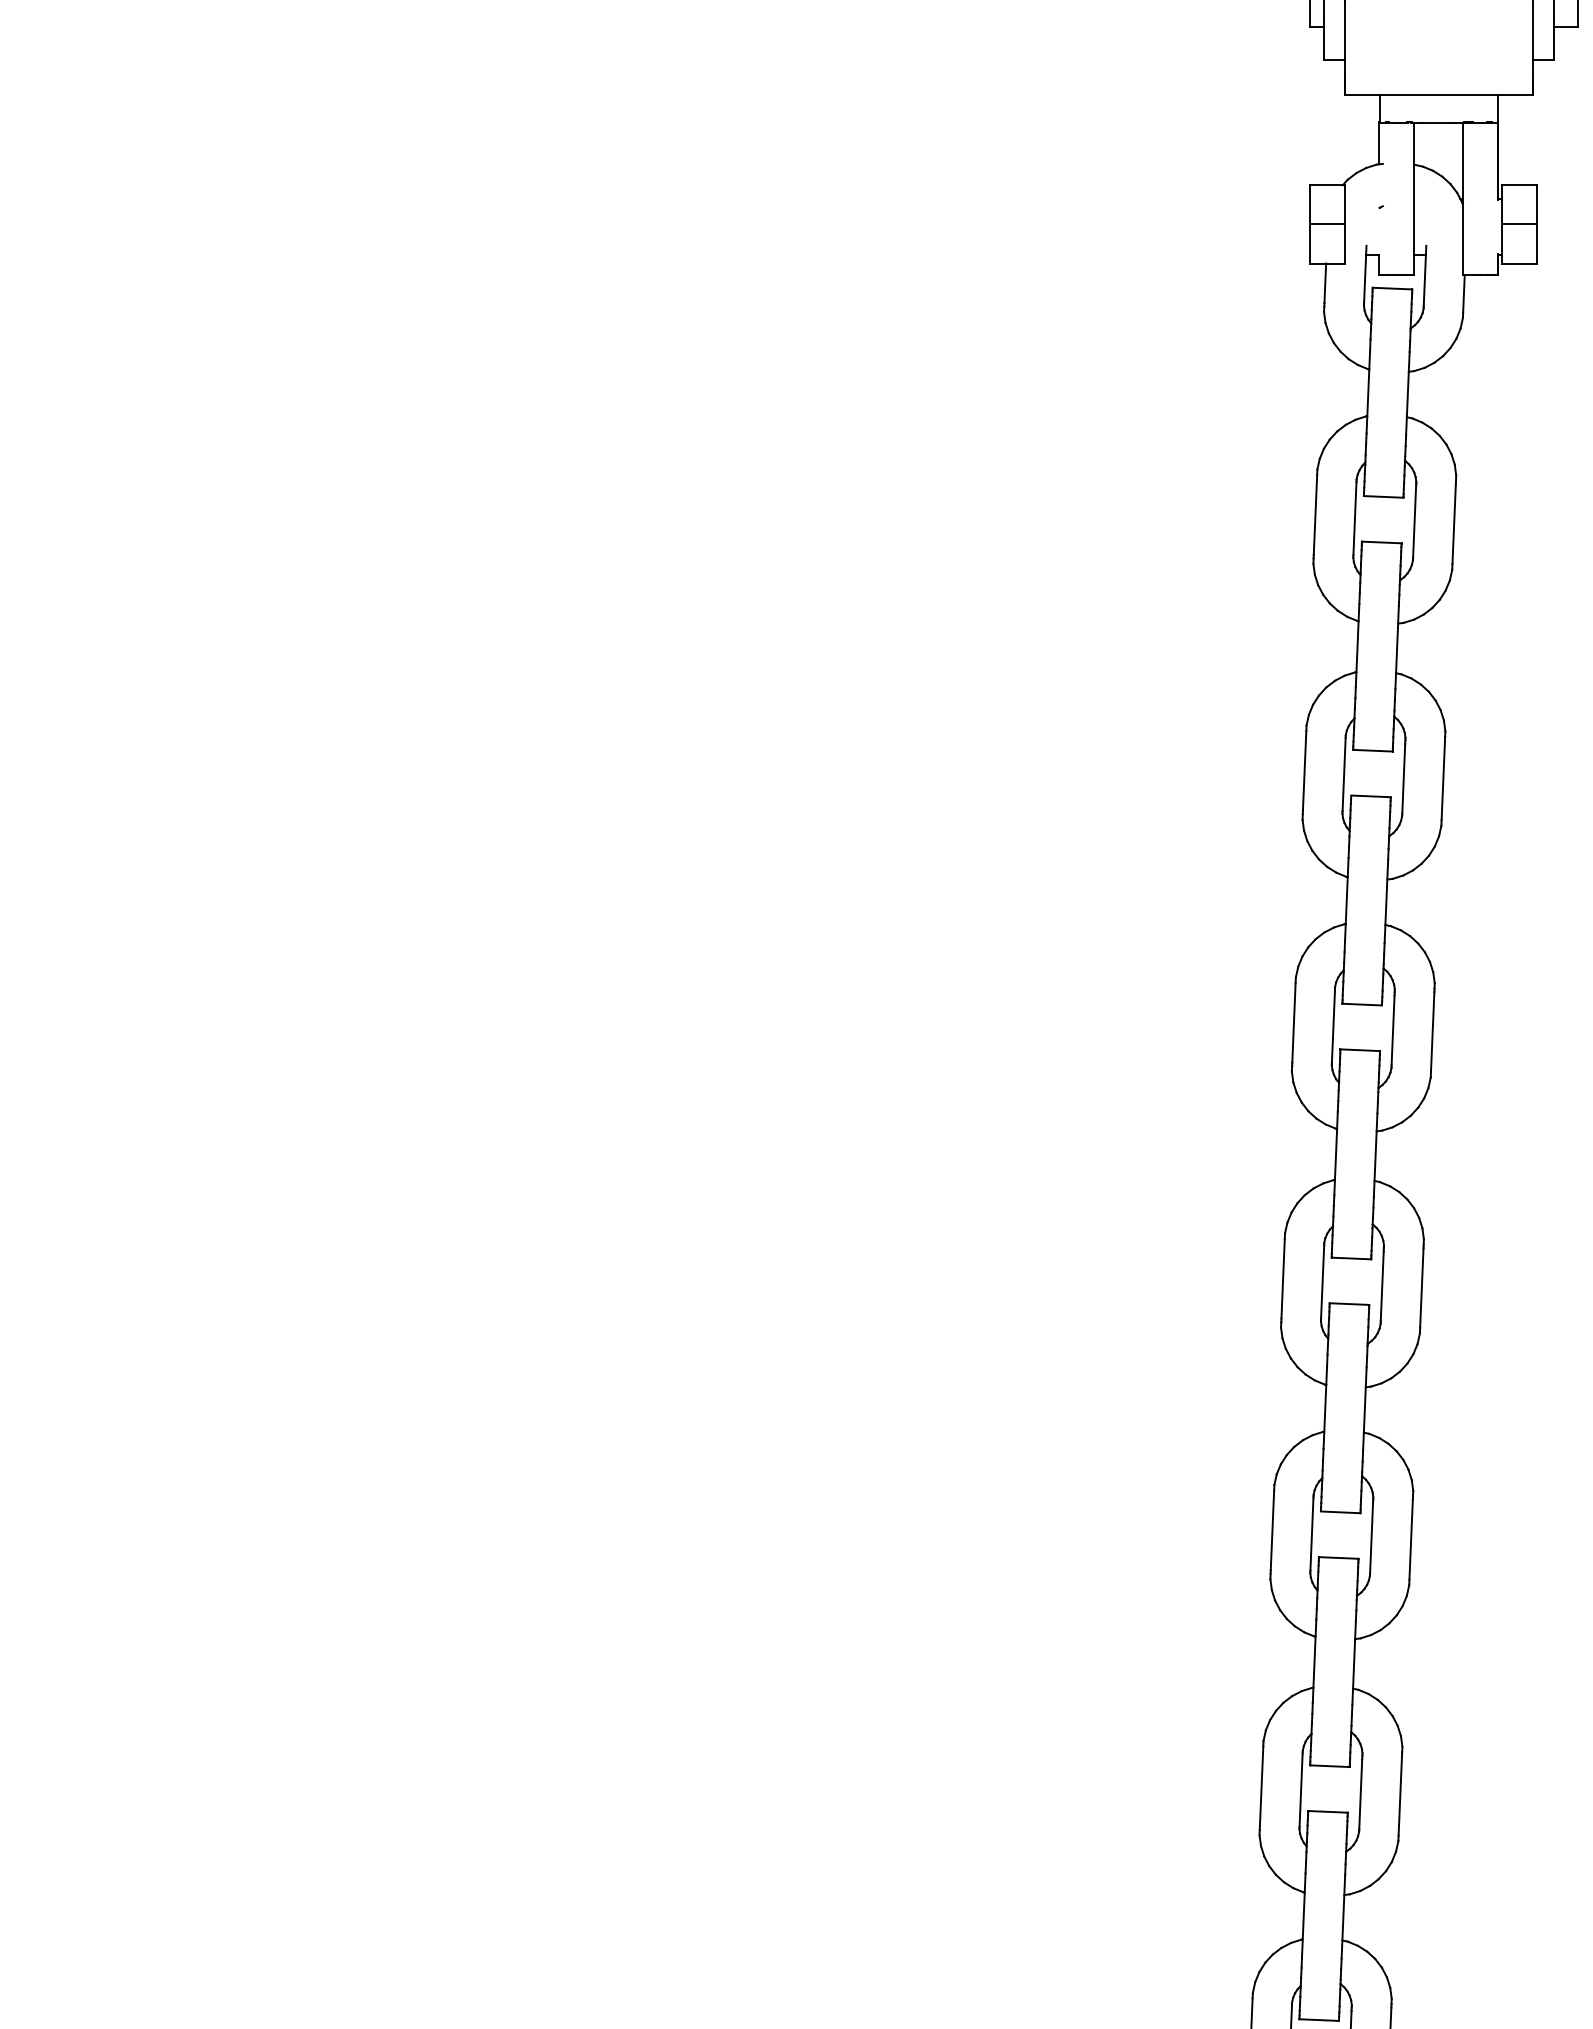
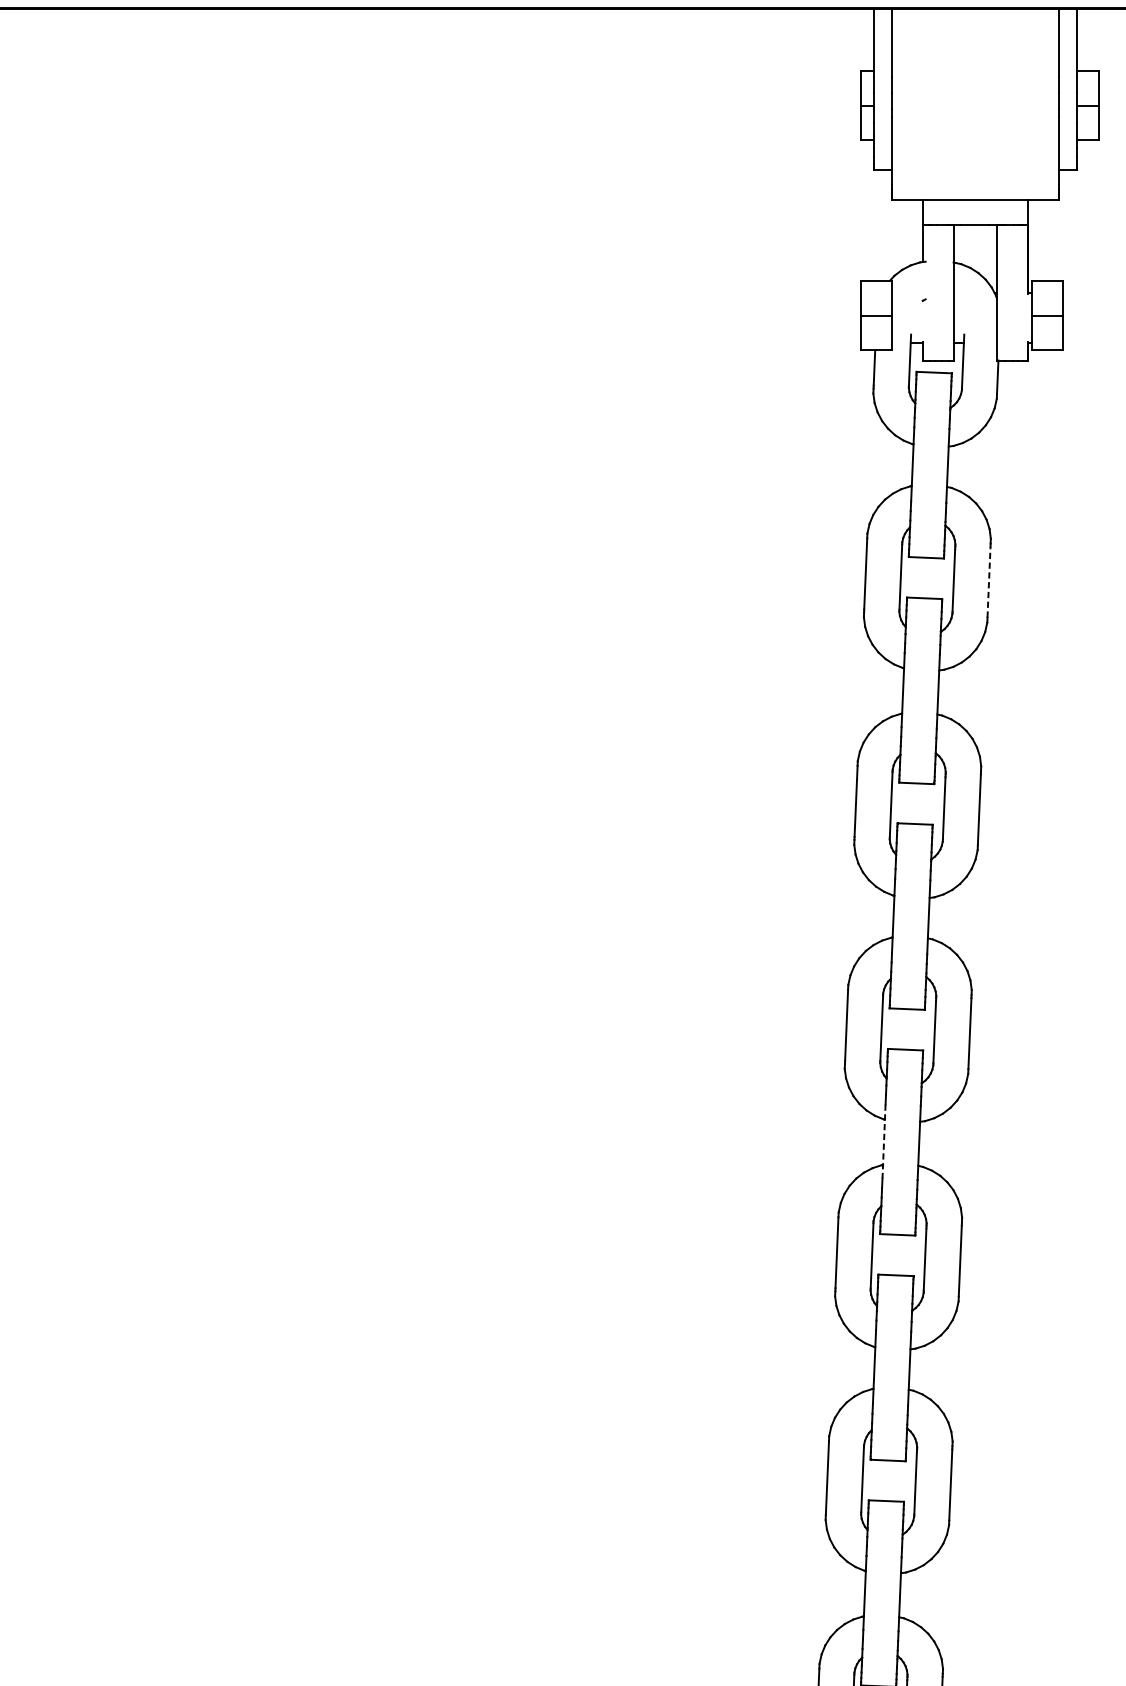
line: (1454, 524) -> (989, 582), solid -> dashed
line: (1336, 1153) -> (884, 1141), solid -> dashed

